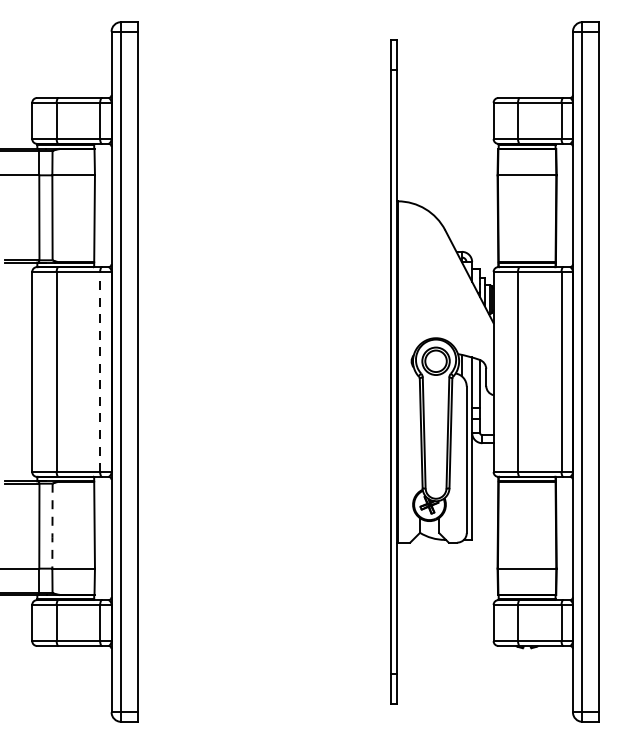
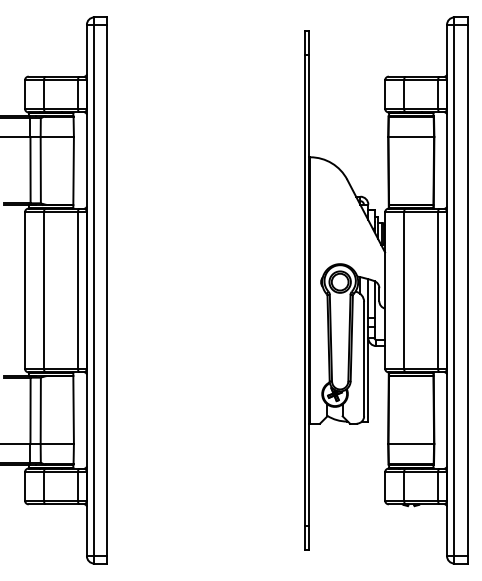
line: (100, 372) -> (78, 290), dashed -> solid
line: (52, 528) -> (40, 412), dashed -> solid

